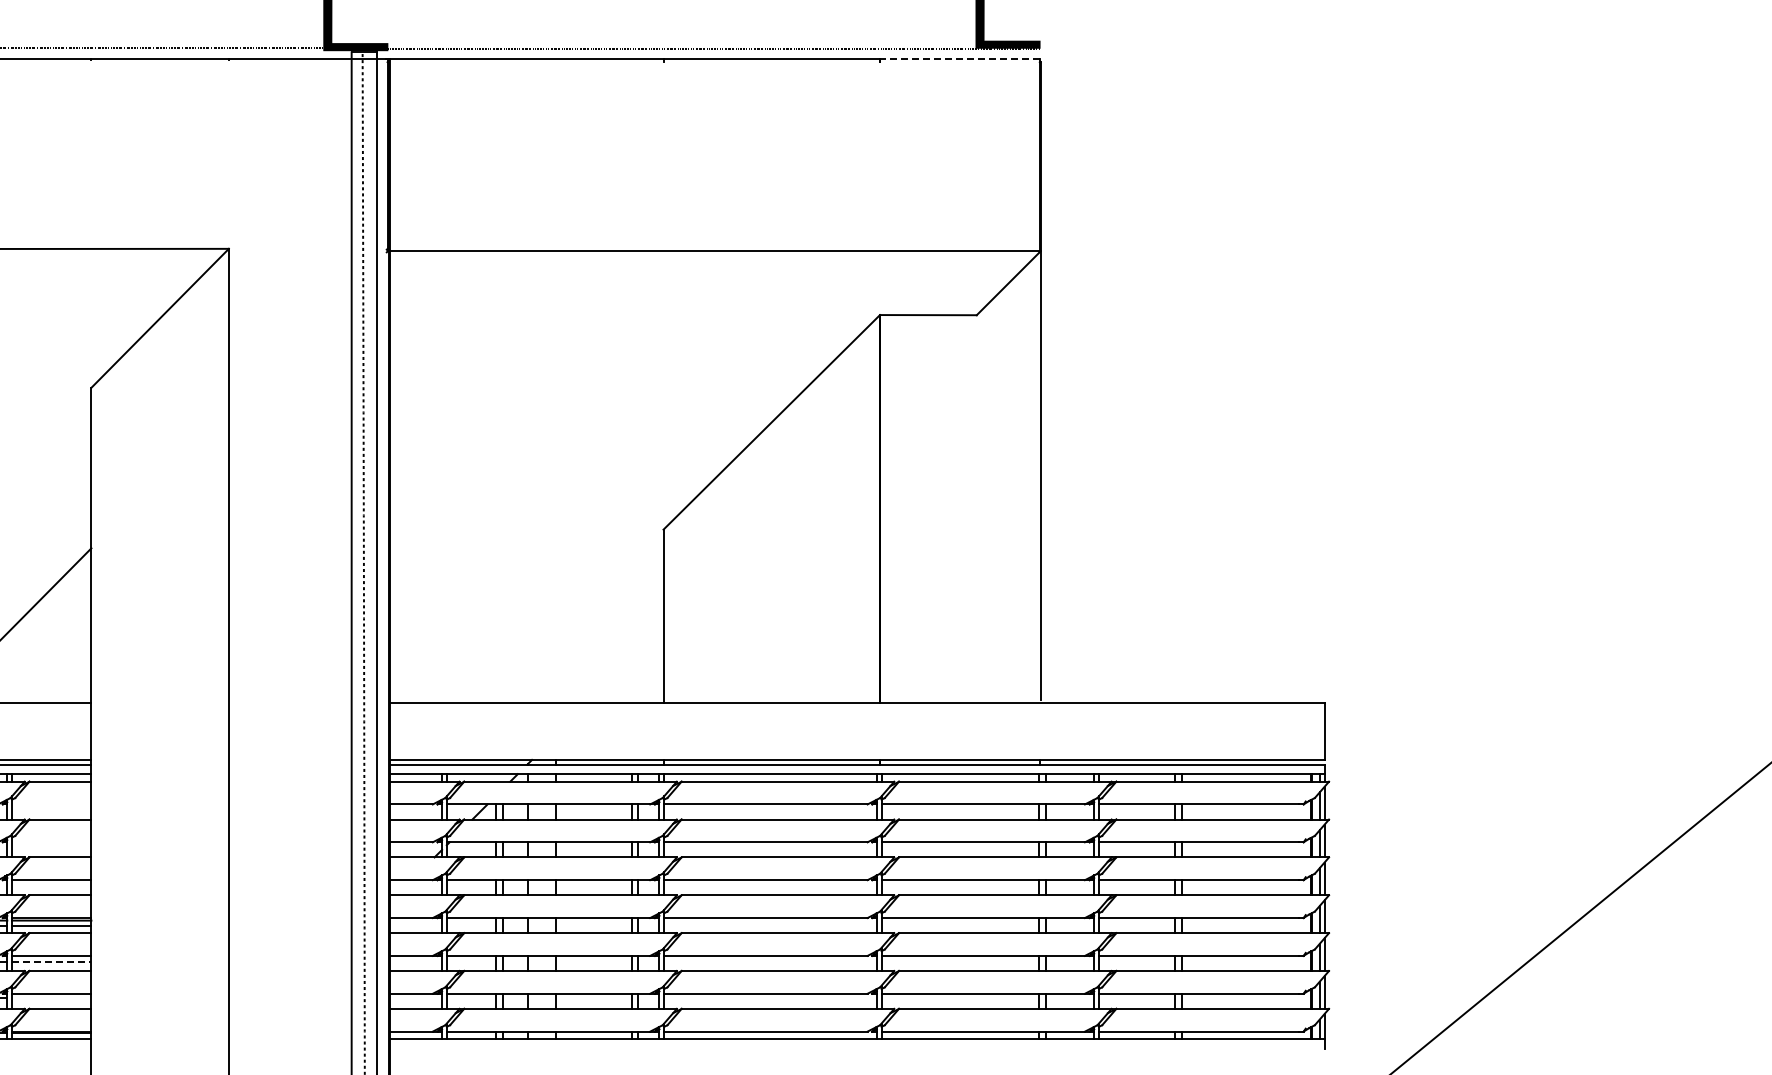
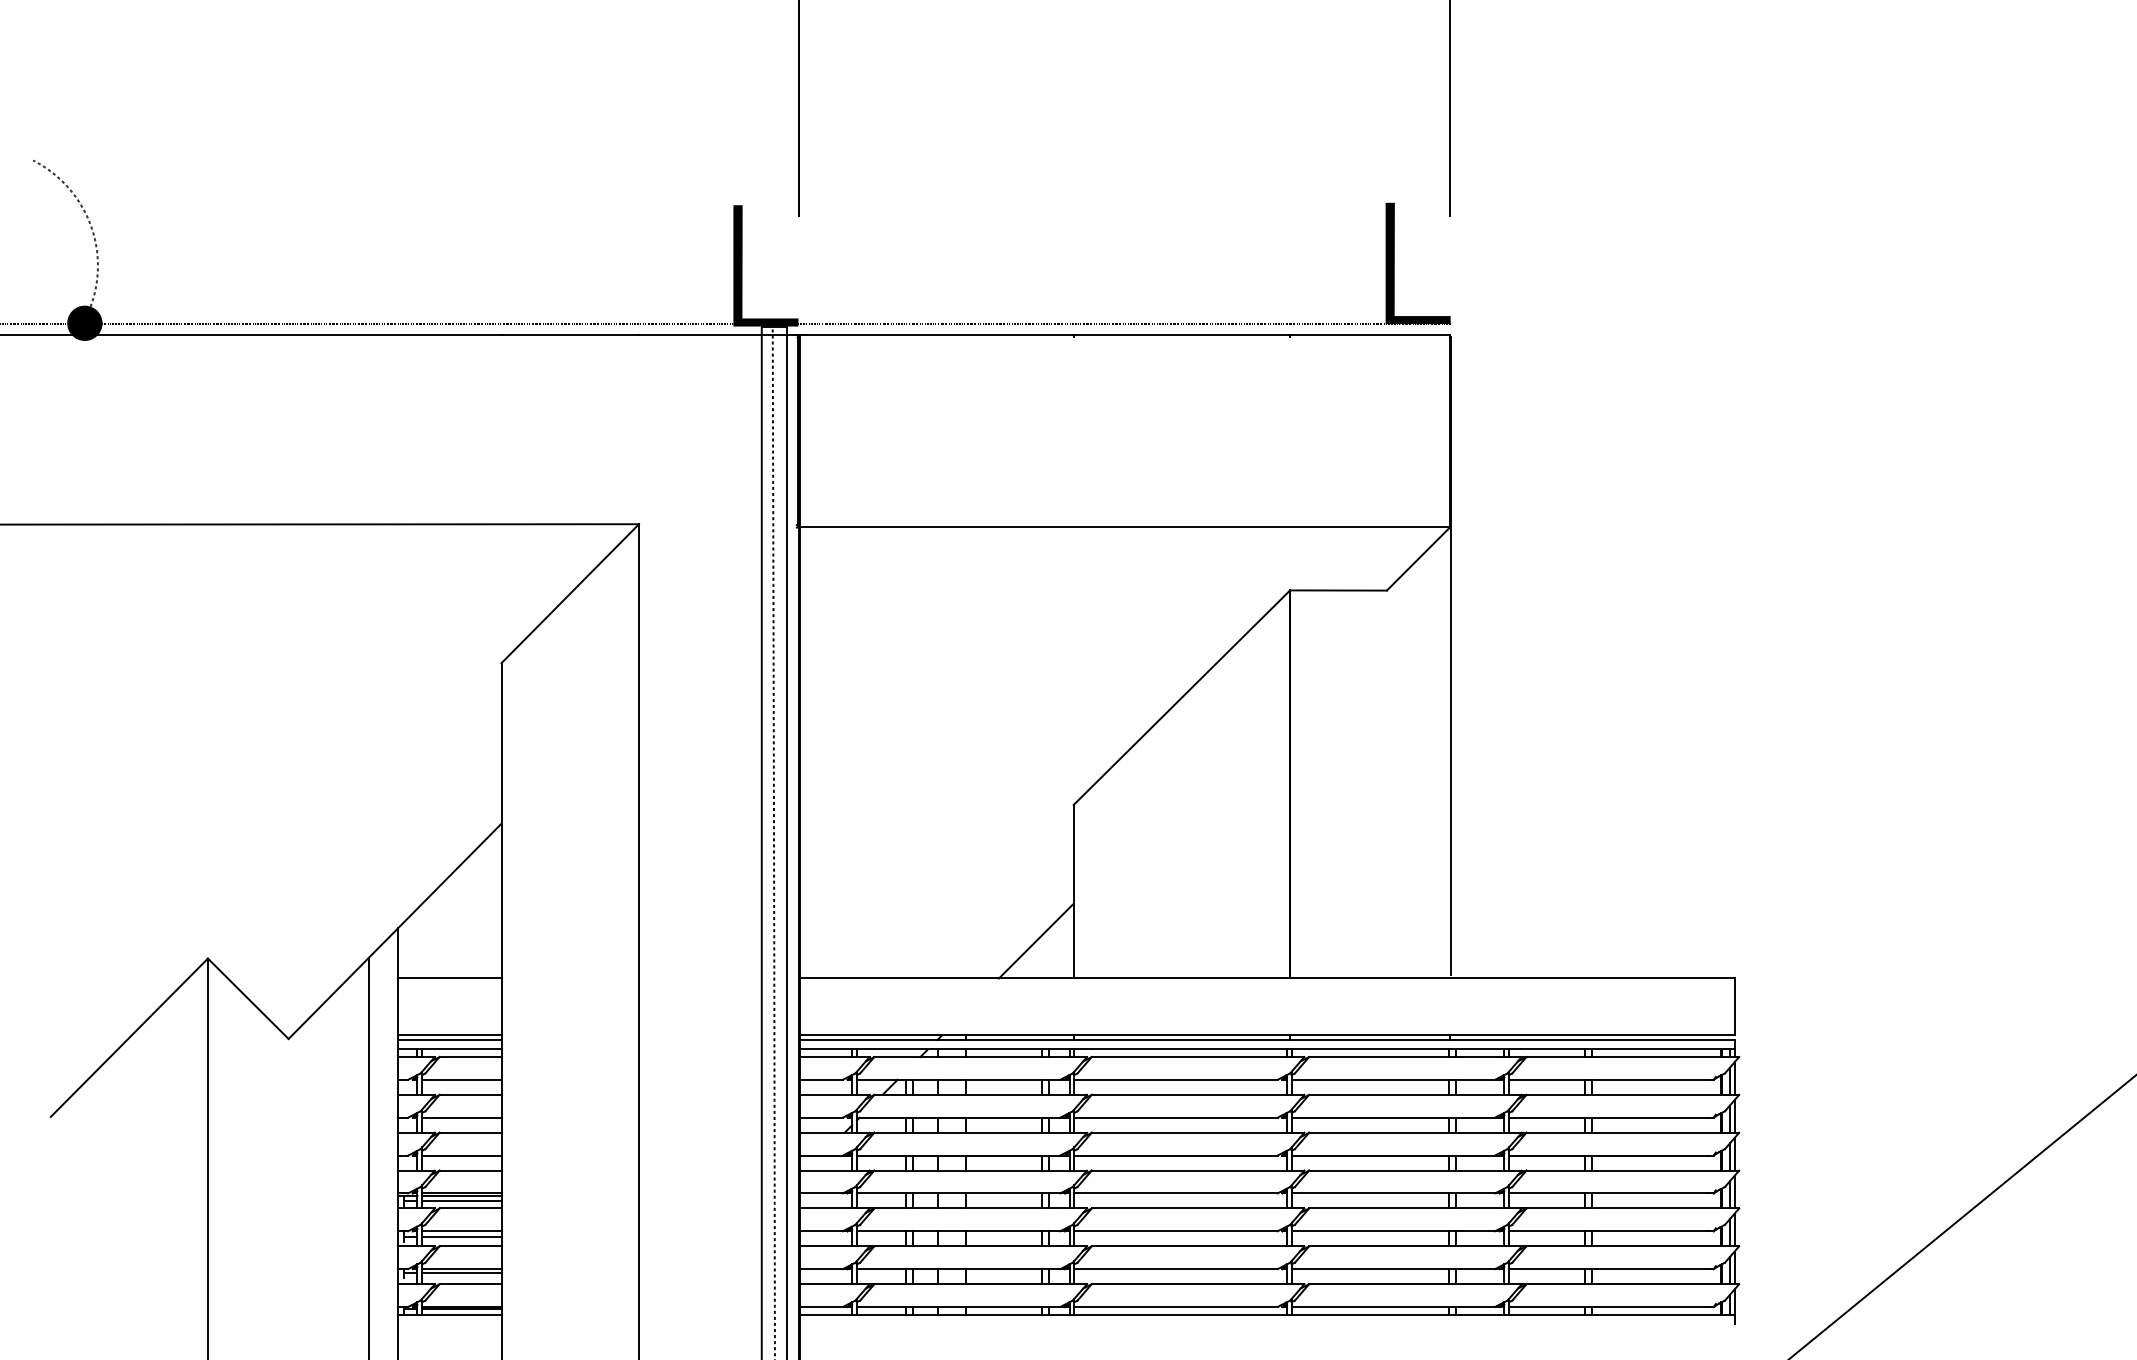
line: (960, 59) -> (1370, 334), dashed -> solid
line: (625, 665) -> (1035, 940), added
line: (51, 804) -> (461, 1079), added
line: (51, 842) -> (461, 1117), added
line: (51, 961) -> (461, 1236), dashed -> solid
line: (51, 997) -> (461, 1272), added

